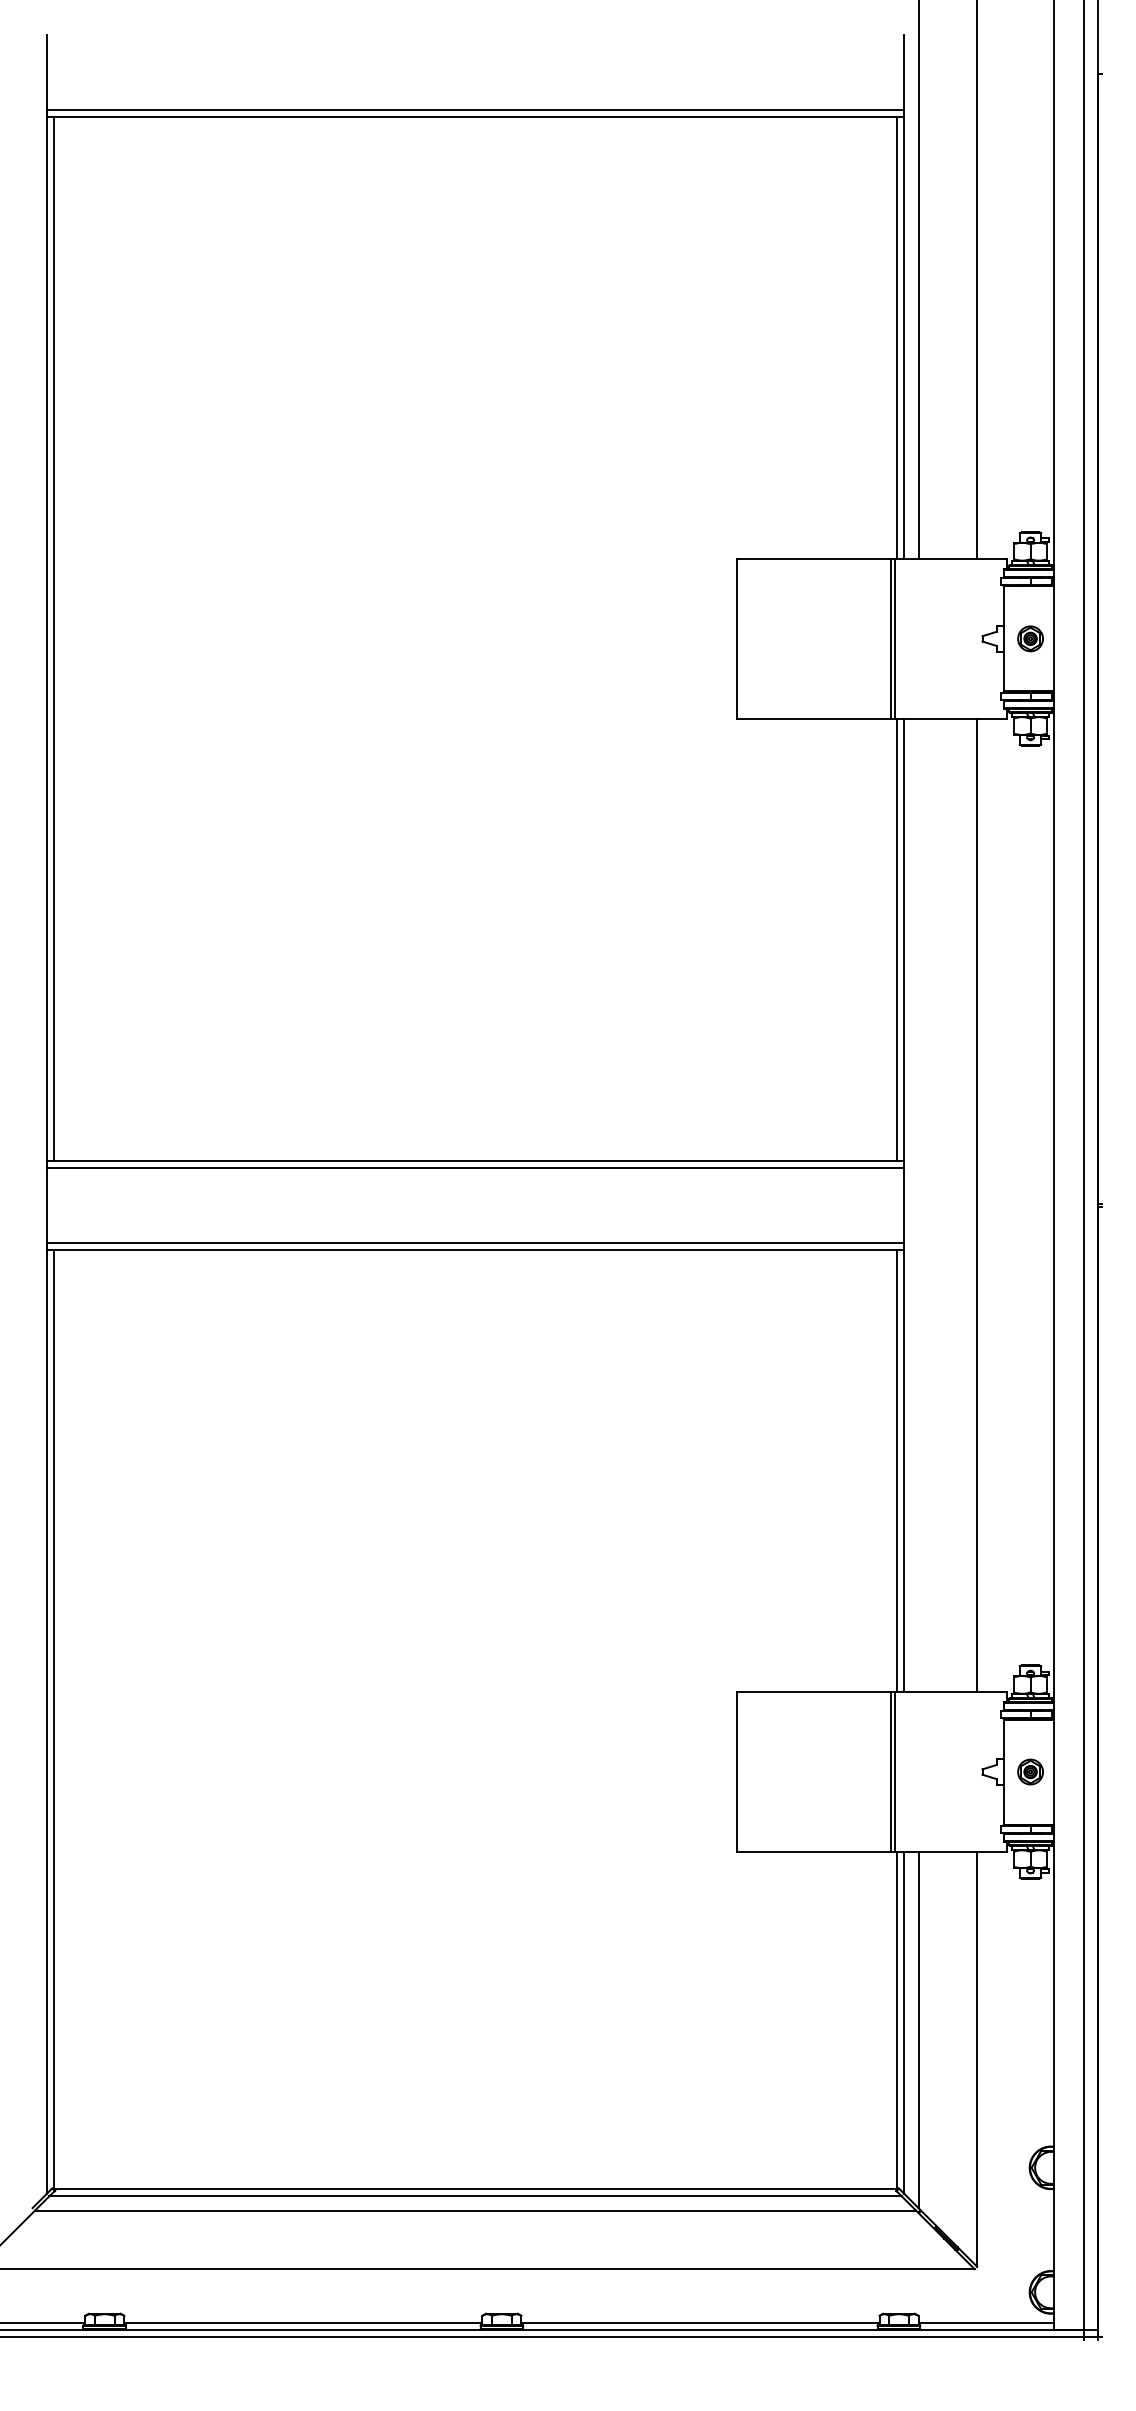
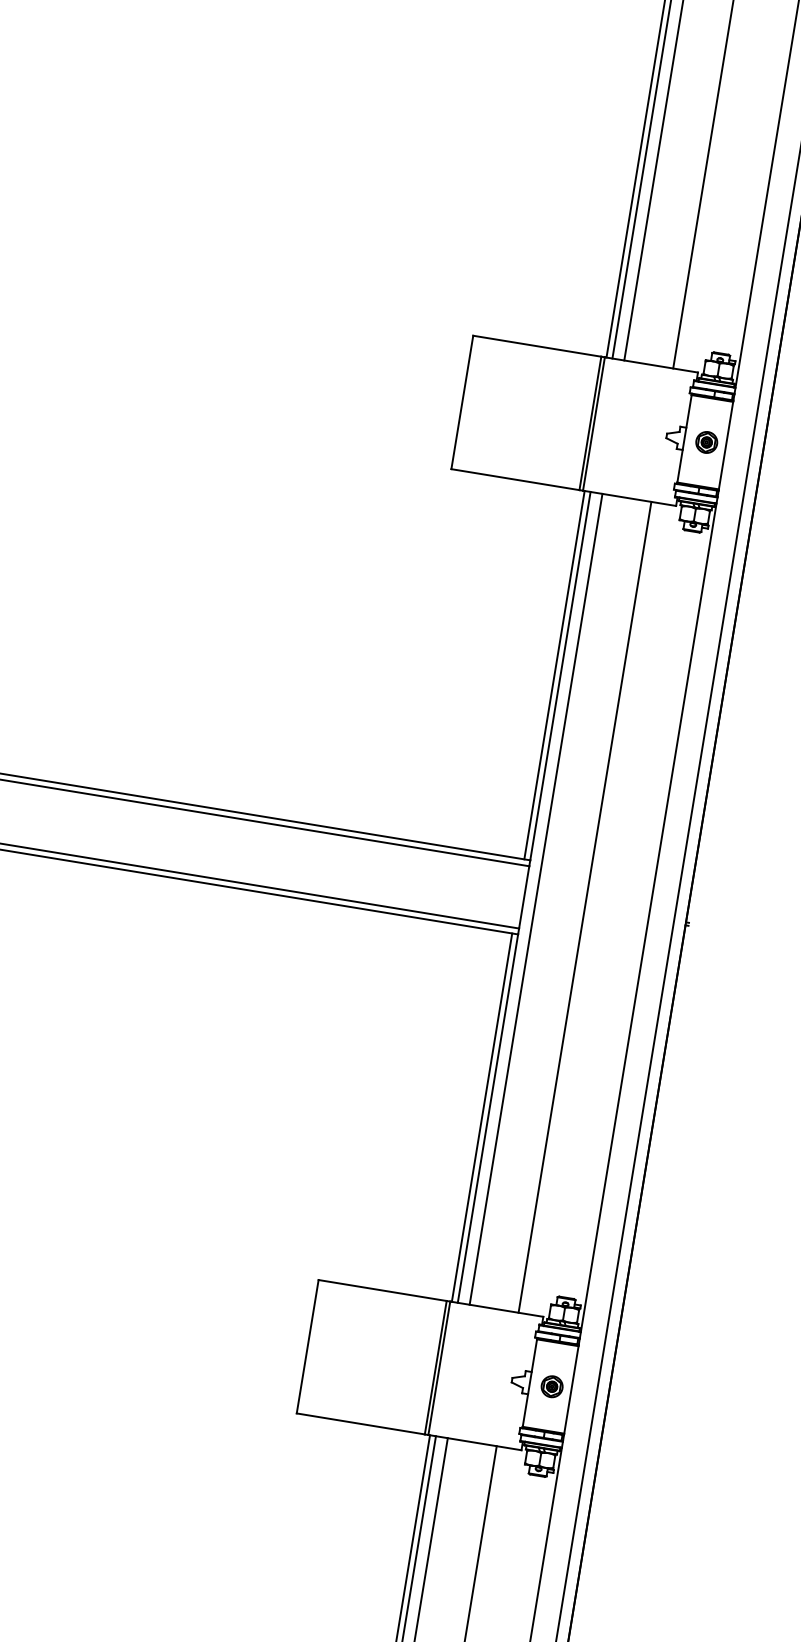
line: (918, 1205) -> (536, 899), added

